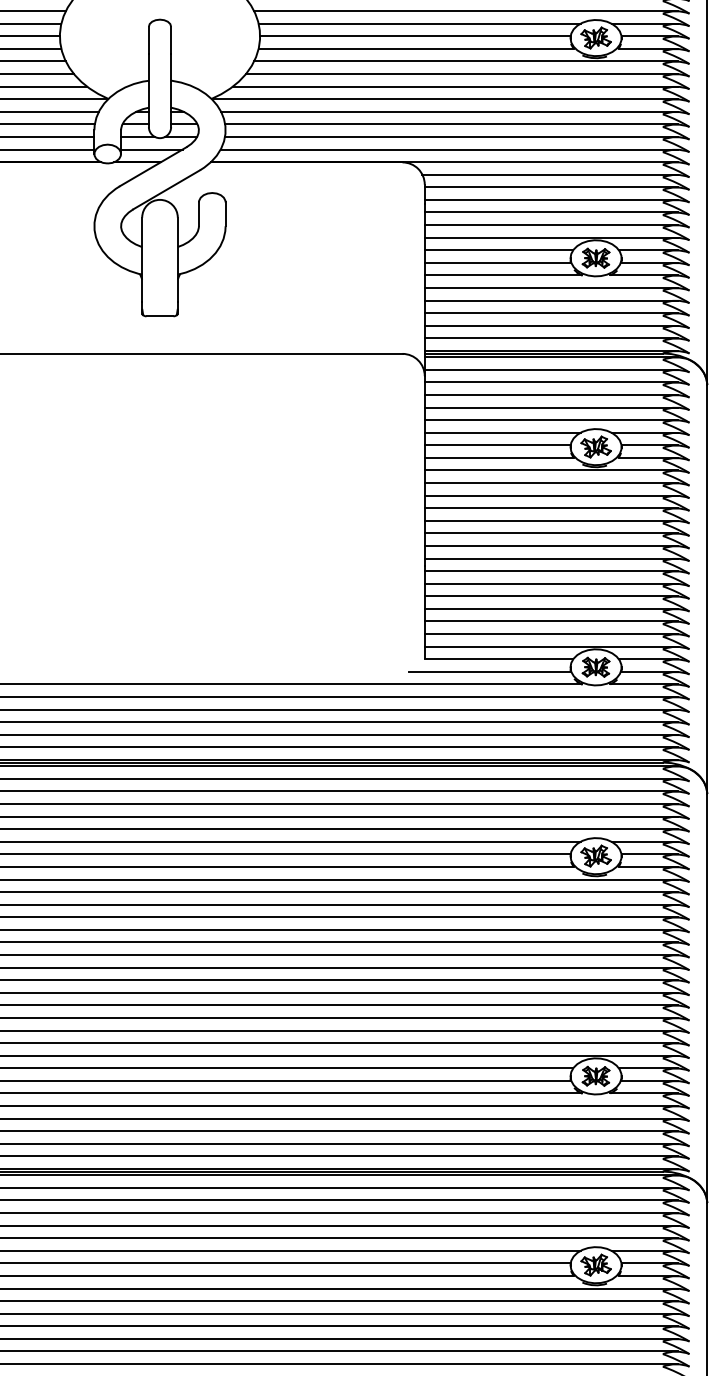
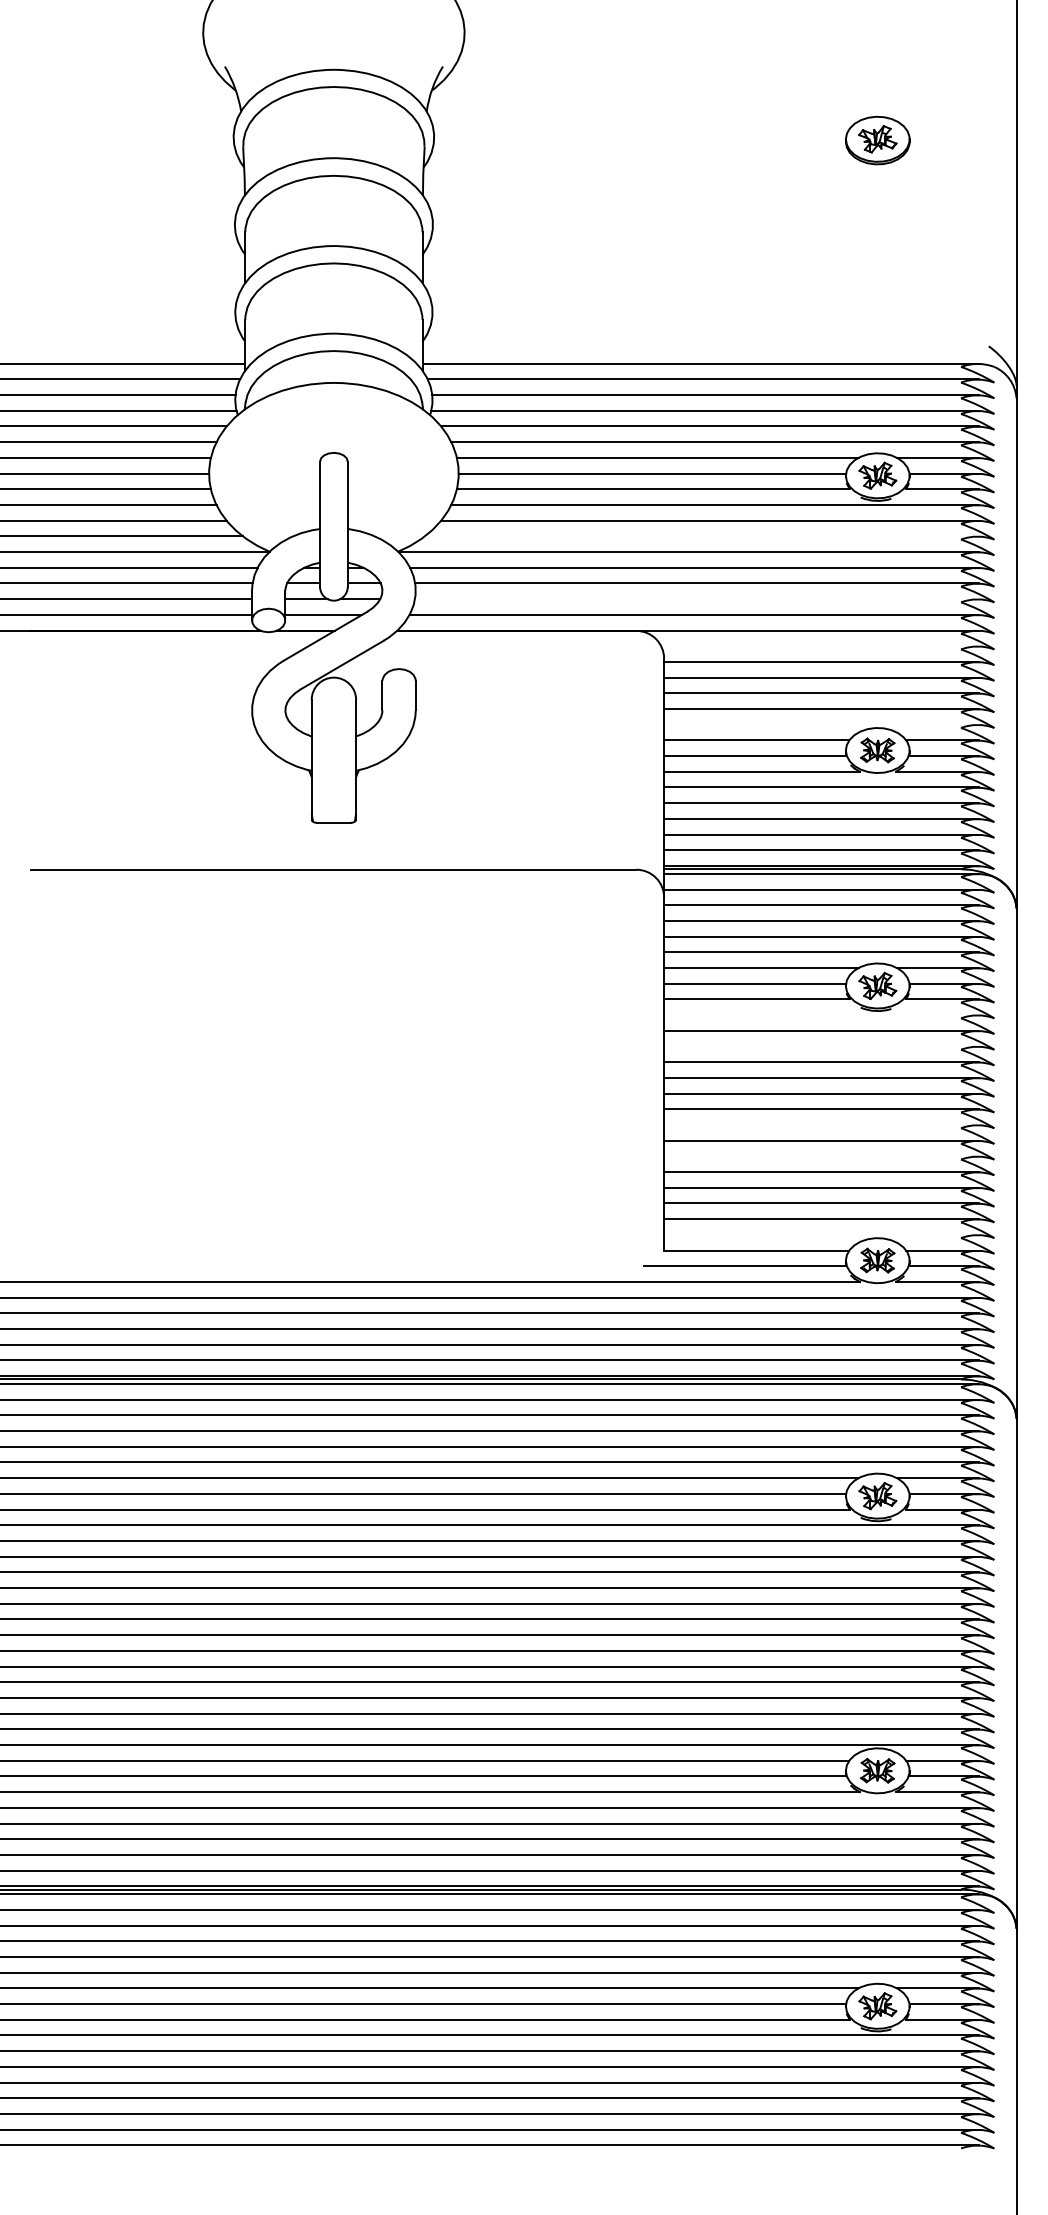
line: (454, 86) -> (701, 536), removed
line: (450, 137) -> (696, 599), removed
line: (550, 174) -> (820, 646), removed
line: (550, 237) -> (821, 724), removed
line: (550, 470) -> (821, 1015), removed
line: (550, 495) -> (821, 1046), removed
line: (550, 558) -> (821, 1124), removed
line: (550, 583) -> (821, 1156), removed
line: (550, 646) -> (821, 1234), removed

